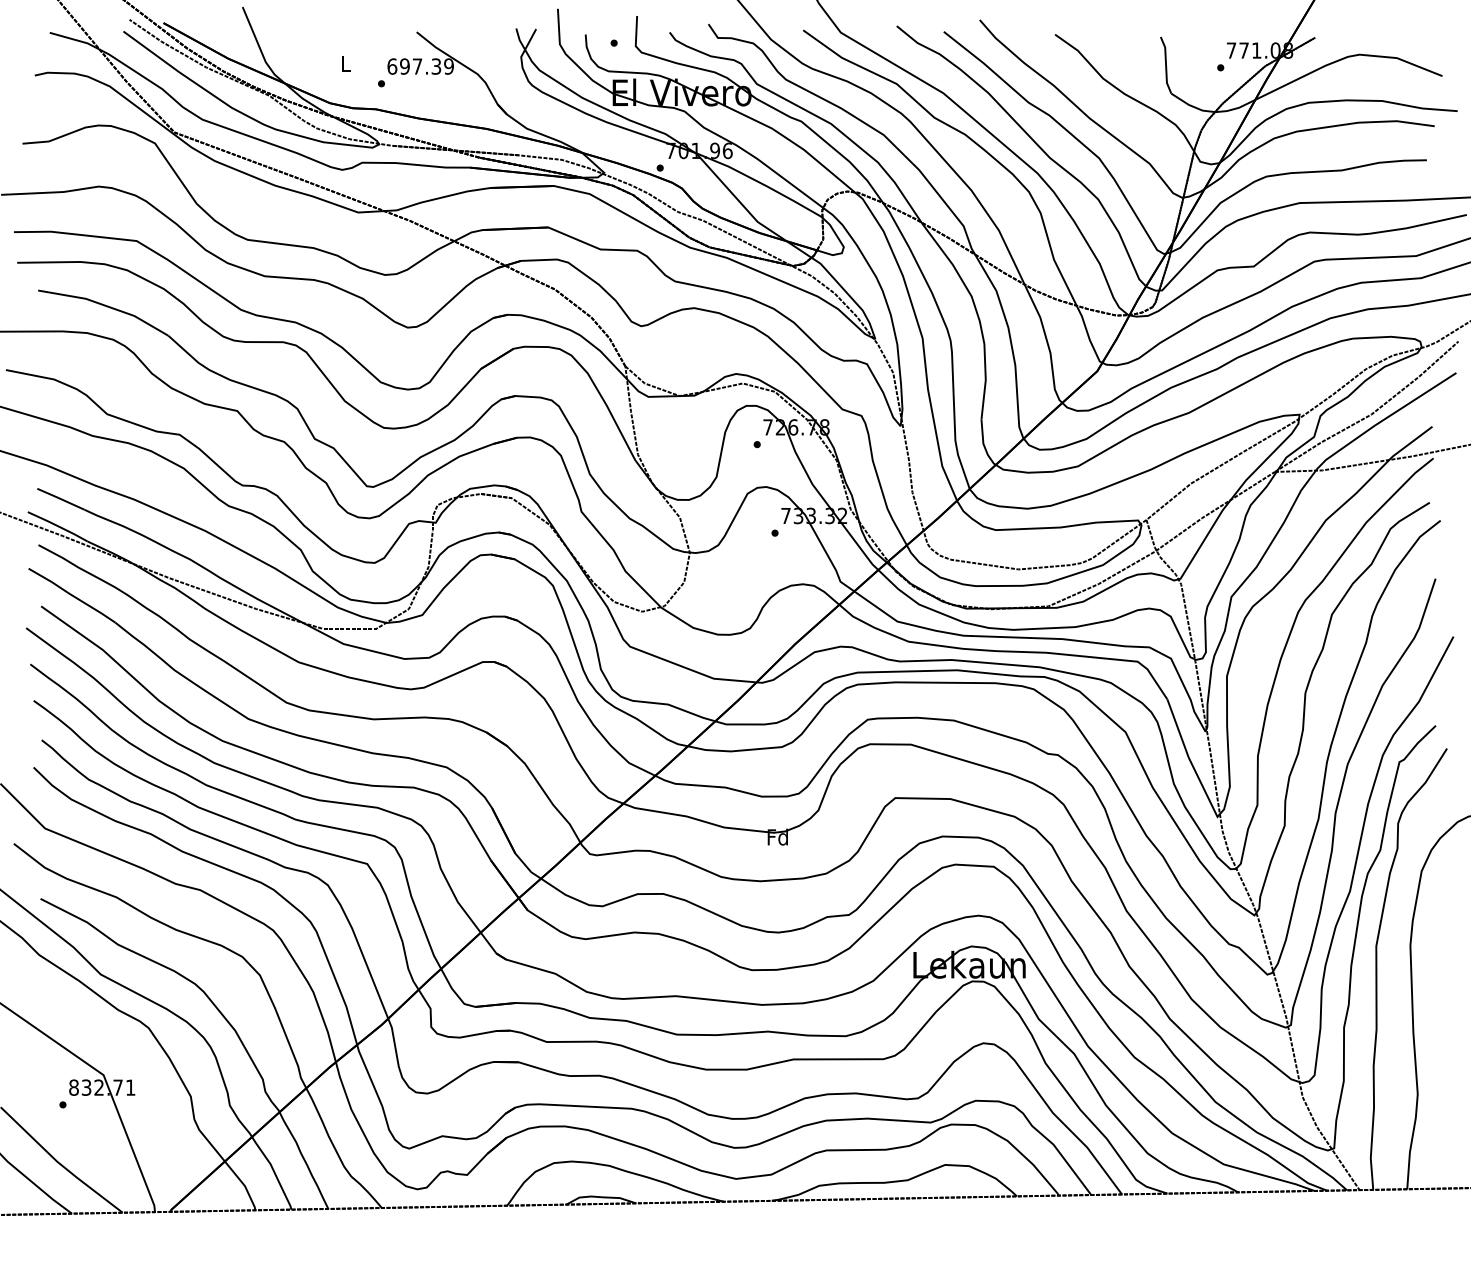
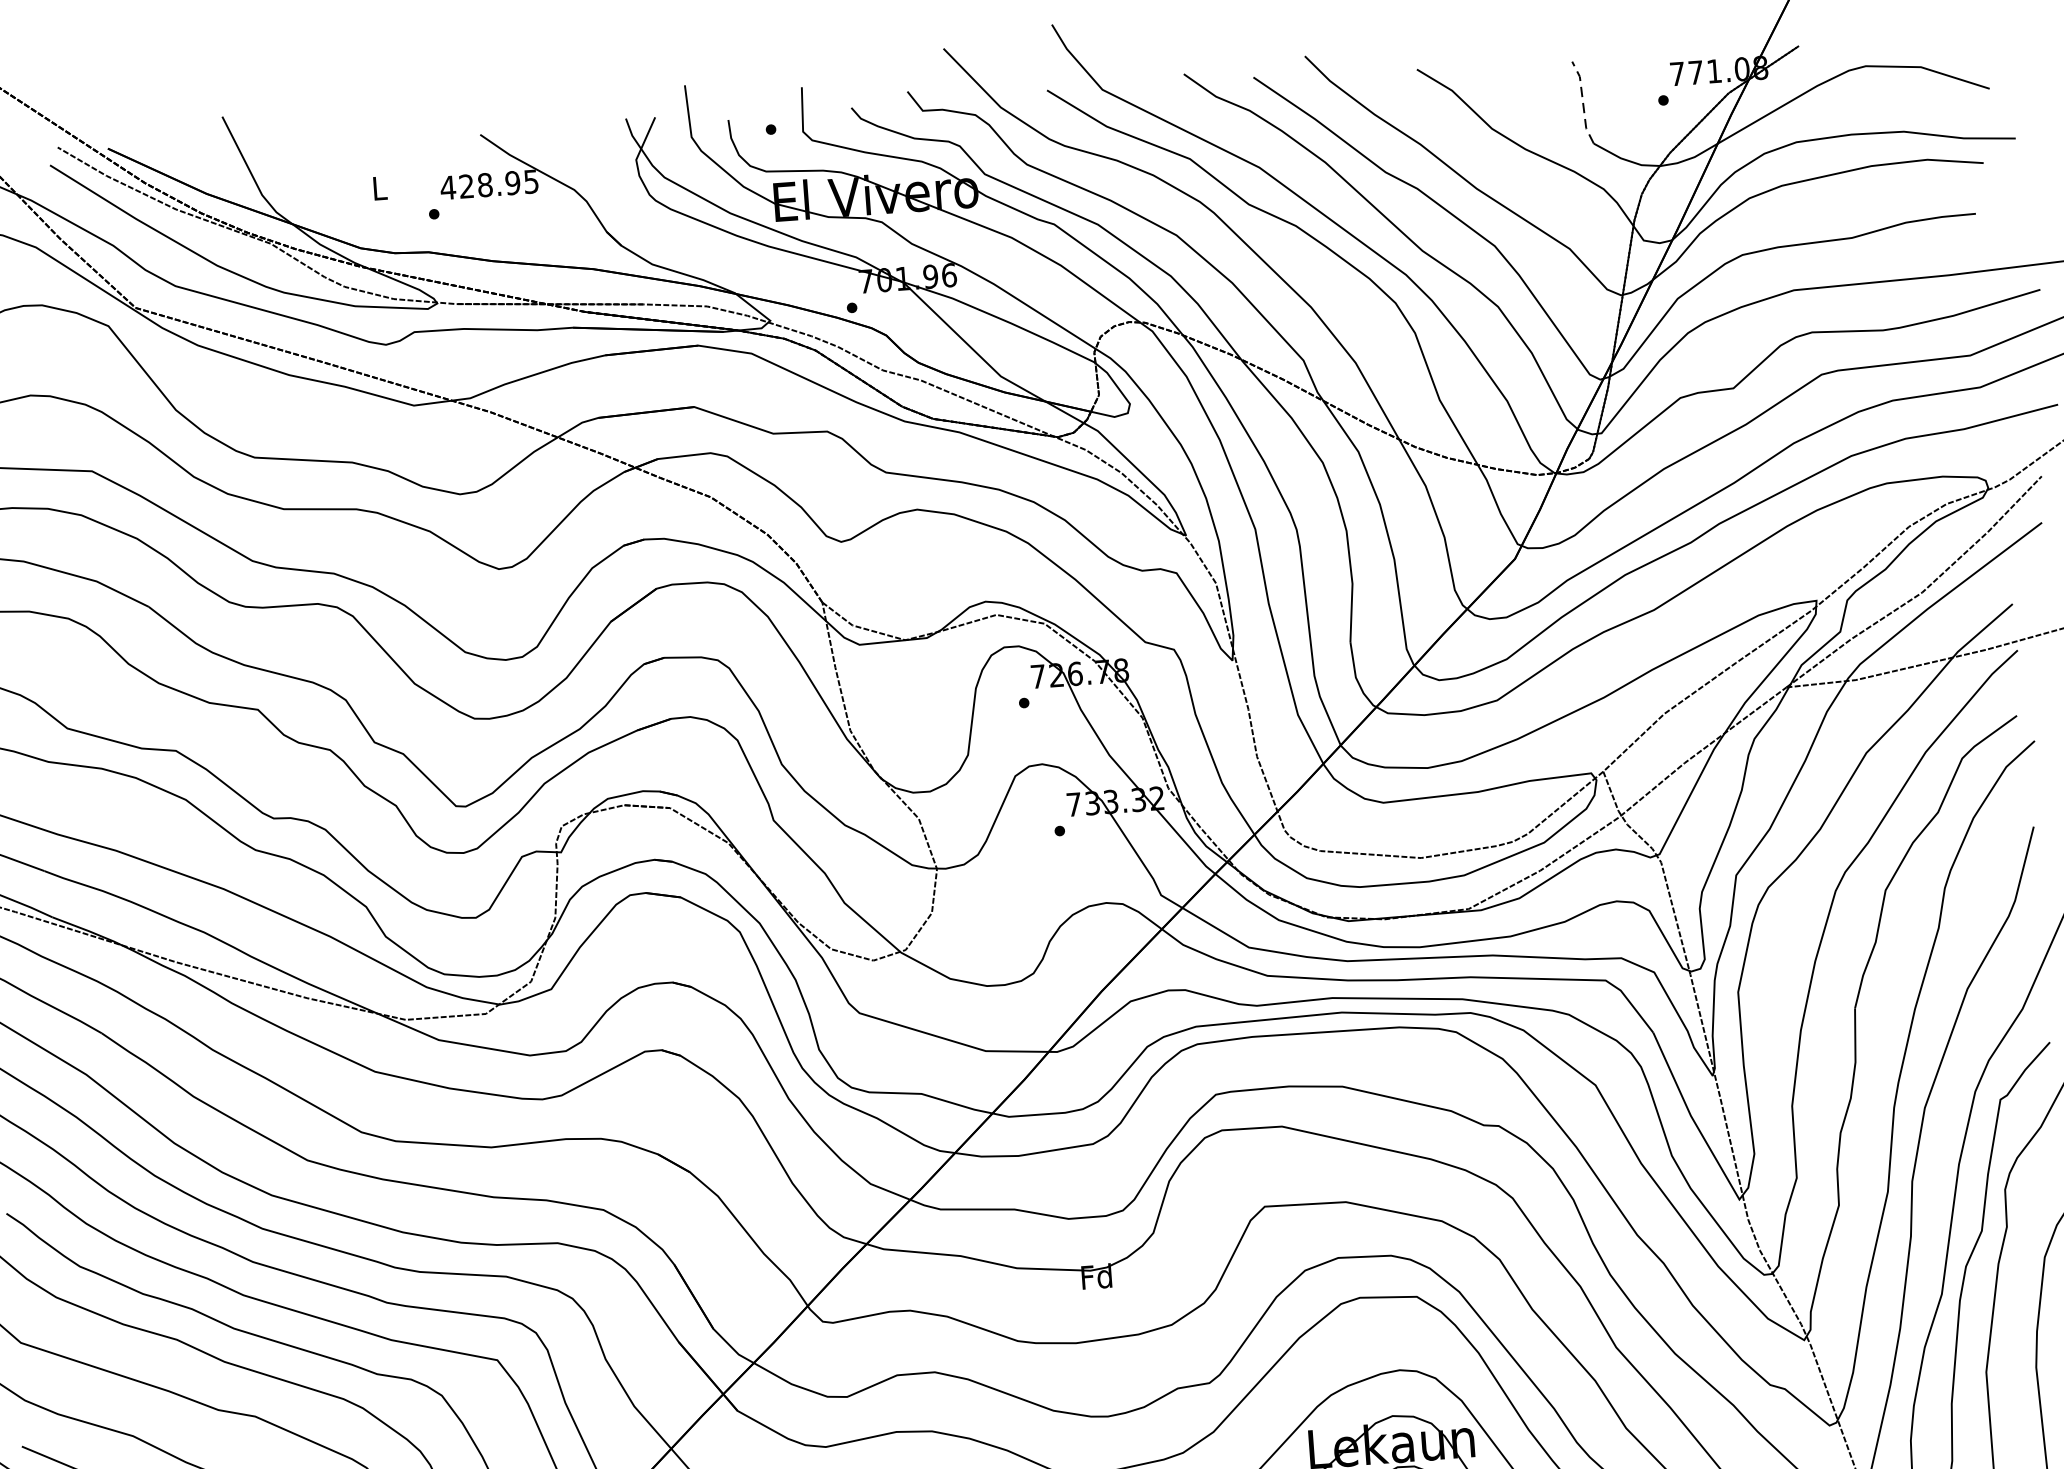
line: (1166, 65) -> (1583, 102), solid -> dashed
text: (420, 66) -> (489, 184), 697.39 -> 428.95

